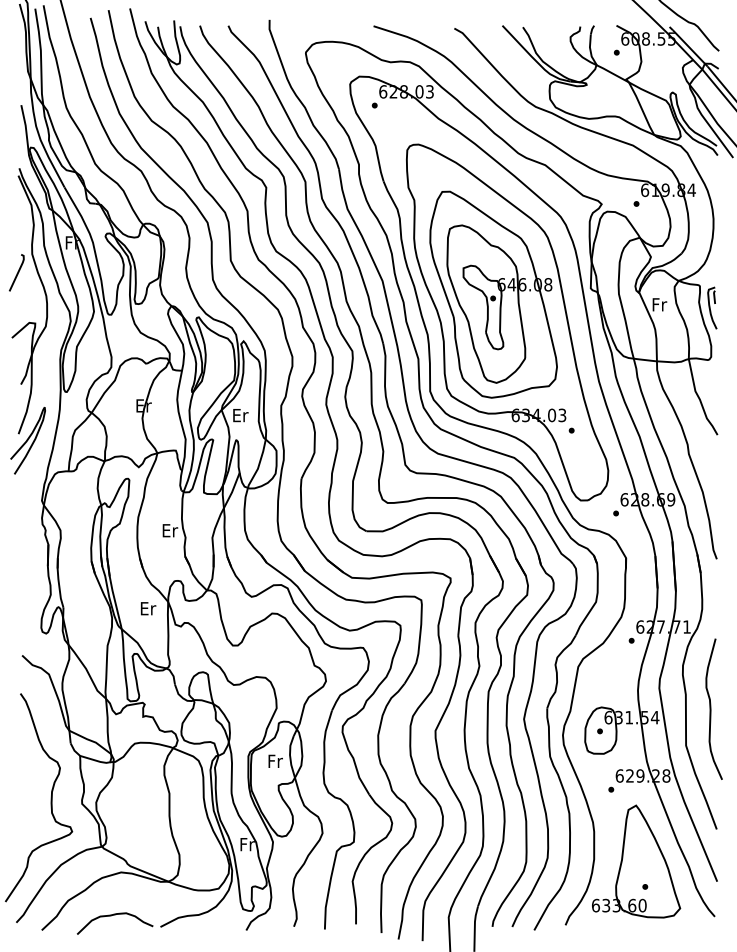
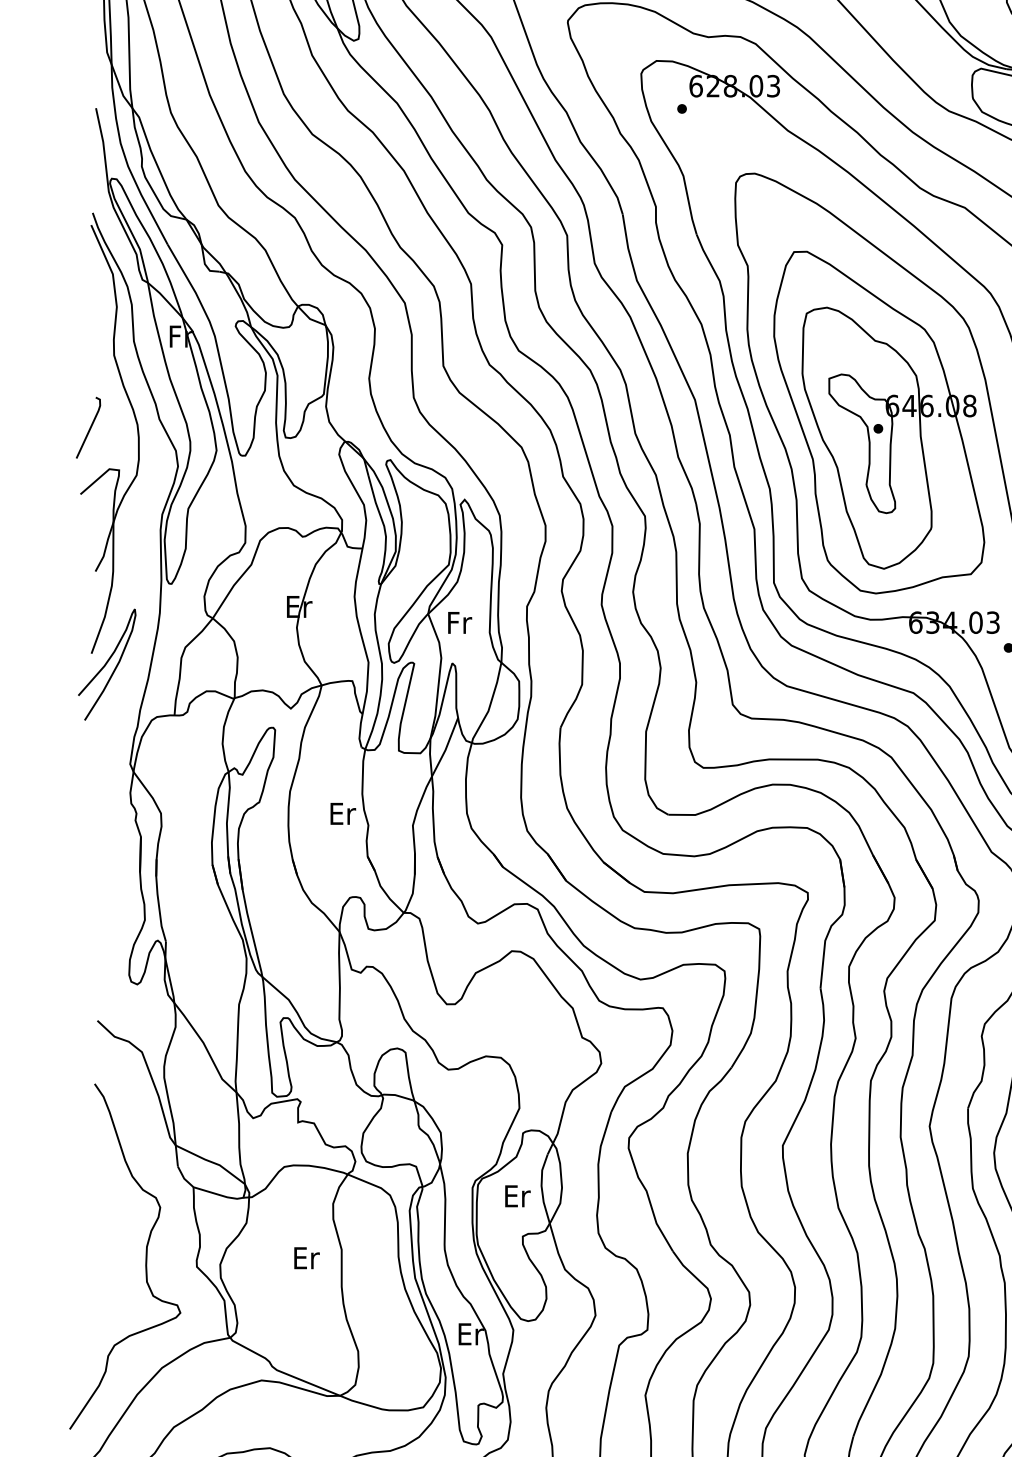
line: (17, 272) -> (89, 427), moved
text: (240, 415) -> (459, 622), Er -> Fr
text: (148, 608) -> (306, 1257), moved
text: (275, 760) -> (517, 1194), Fr -> Er
text: (246, 844) -> (469, 1334), Fr -> Er

